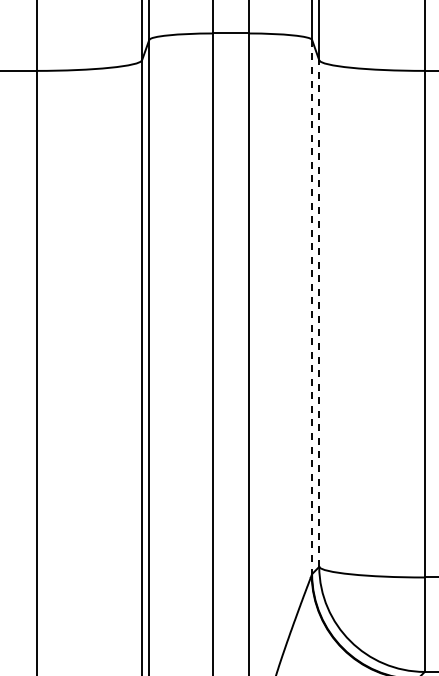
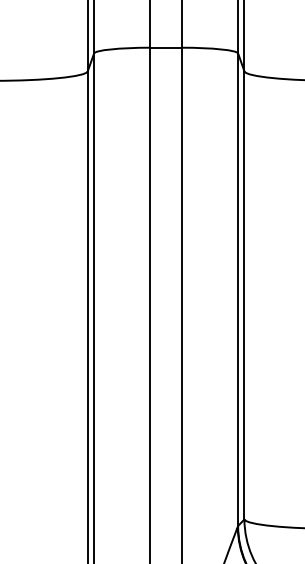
line: (312, 307) -> (238, 290), dashed -> solid
line: (319, 313) -> (244, 295), dashed -> solid

